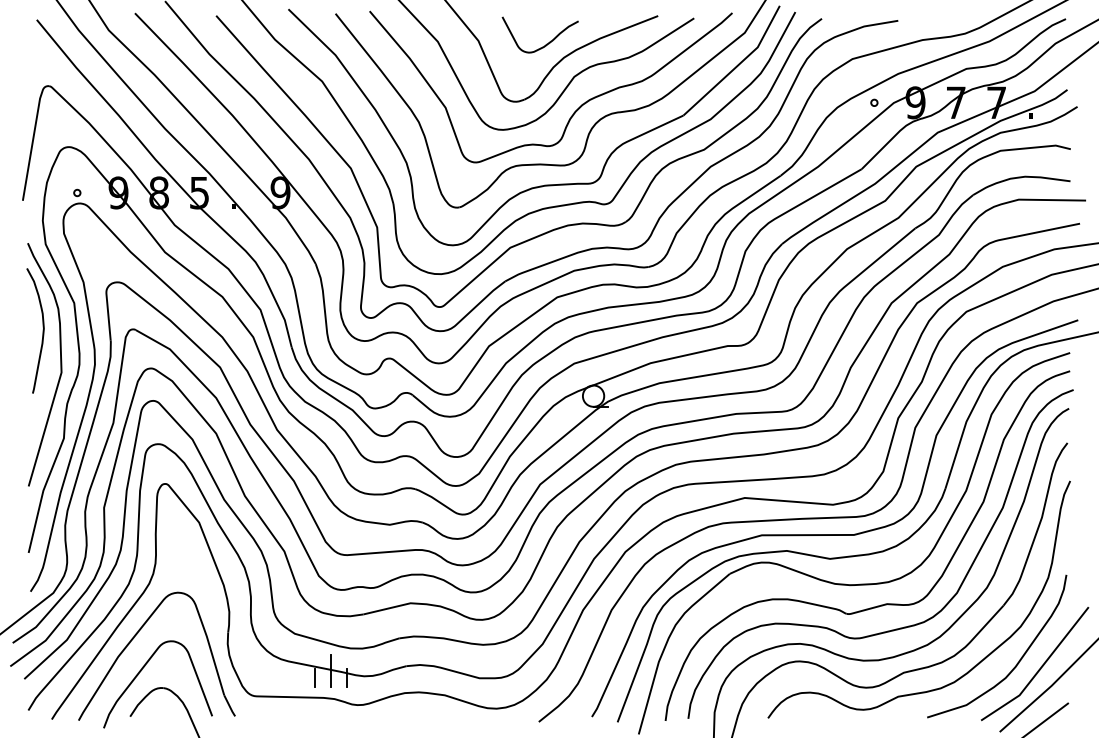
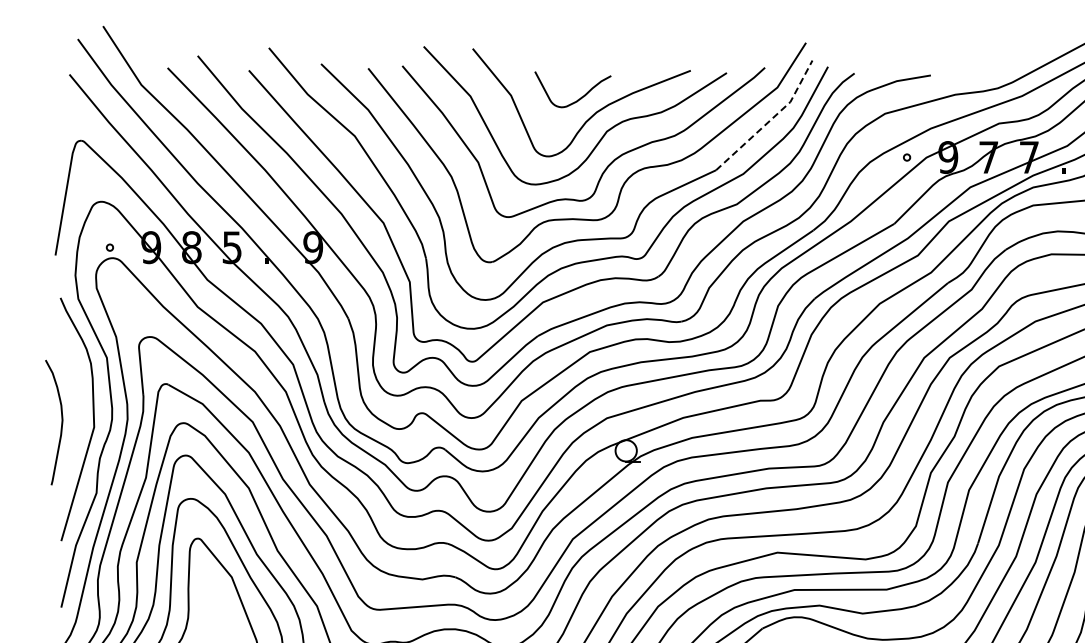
line: (738, 64) -> (771, 119), solid -> dashed
curve: (42, 330) -> (61, 422), moved

